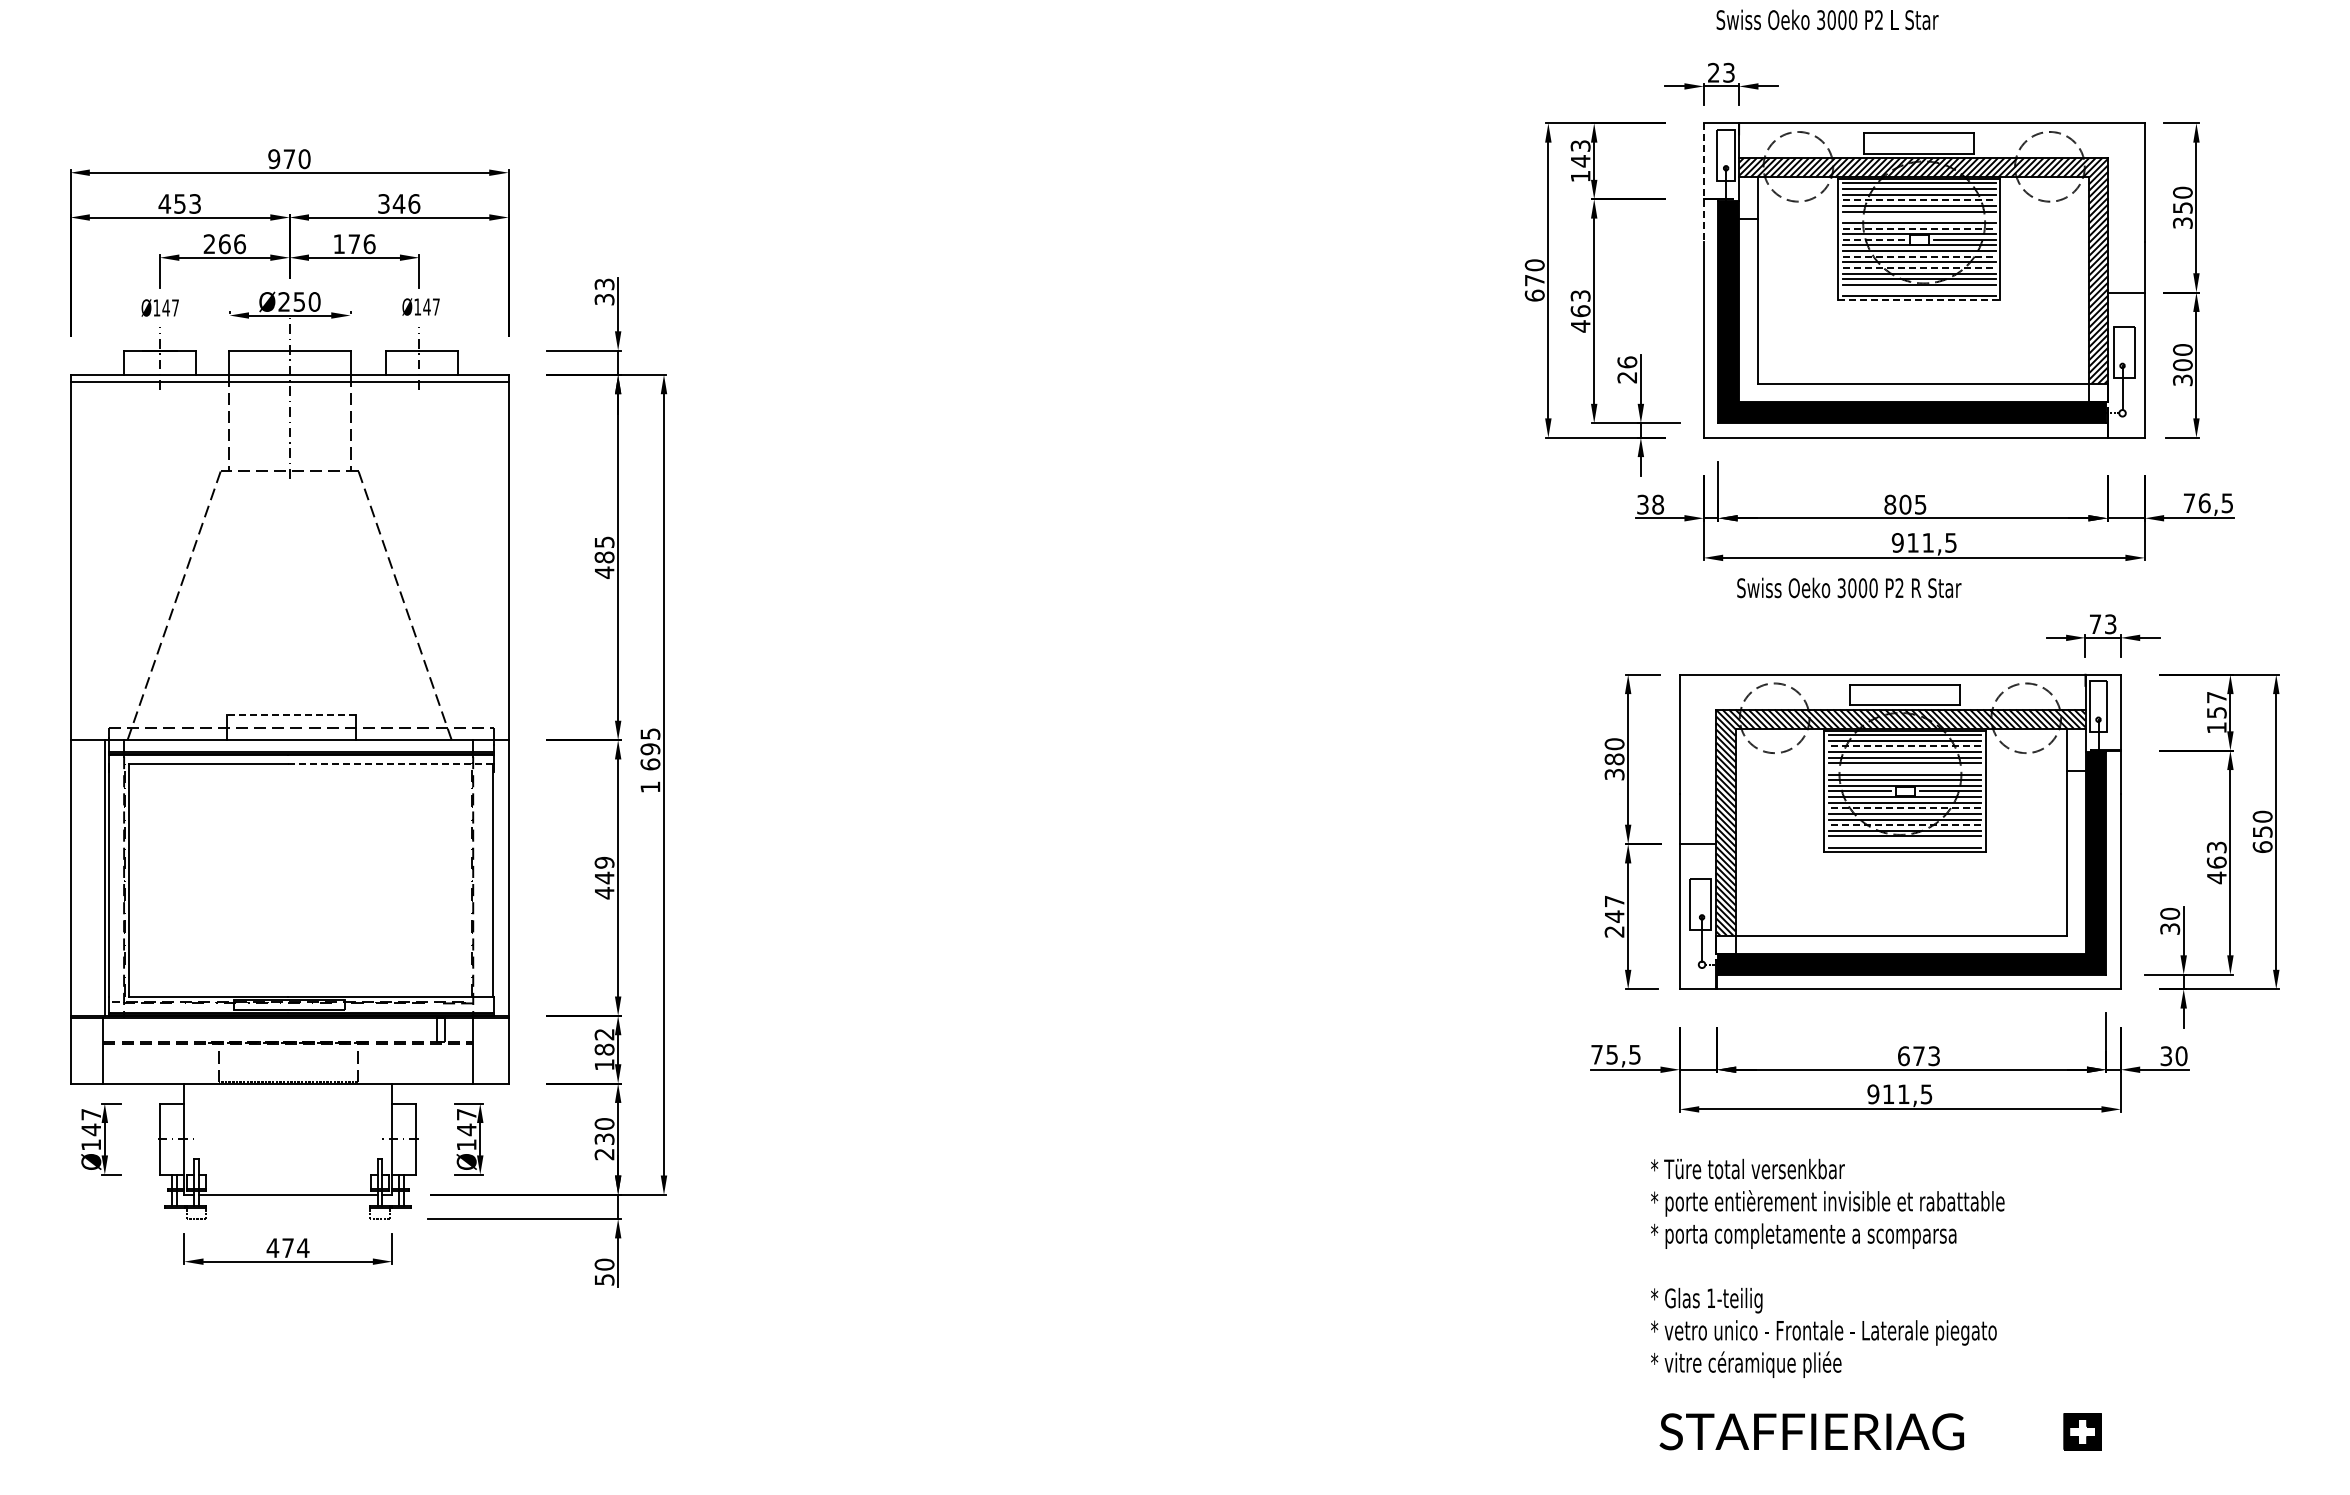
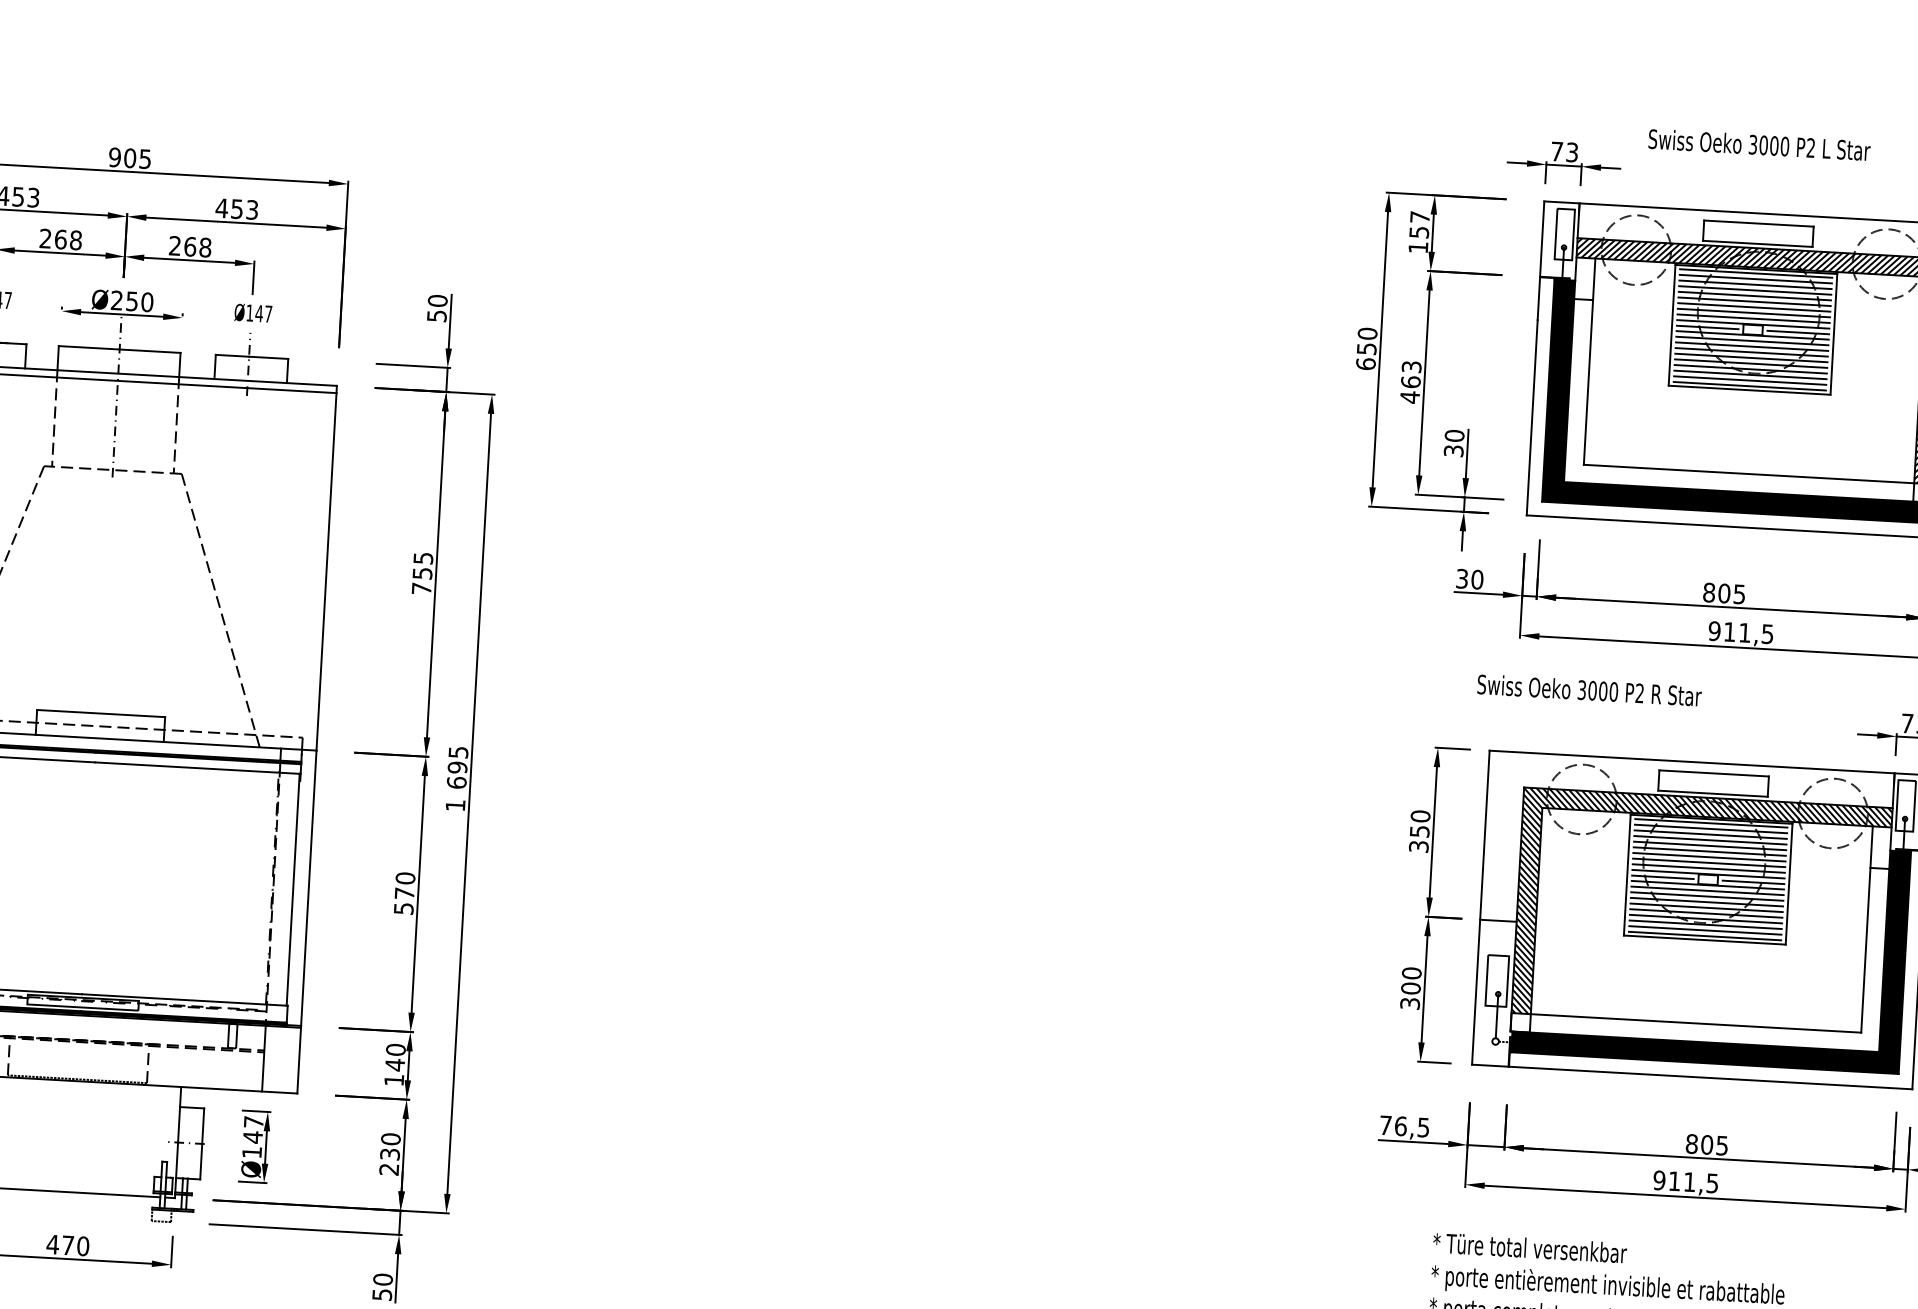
text: (1827, 19) -> (1759, 144), moved
text: (1713, 72) -> (1556, 151), 23 -> 73
text: (1580, 153) -> (1419, 224), 143 -> 157
text: (296, 159) -> (137, 159), 970 -> 905
line: (1703, 183) -> (1540, 261), dashed -> solid
line: (1919, 200) -> (1755, 290), dashed -> solid
text: (398, 203) -> (236, 208), 346 -> 453
line: (1919, 217) -> (1754, 307), added
line: (1919, 228) -> (1753, 318), dashed -> solid
line: (1873, 240) -> (1707, 327), dashed -> solid
text: (240, 243) -> (76, 239), 266 -> 268
text: (354, 244) -> (190, 247), 176 -> 268
line: (1919, 256) -> (1752, 346), dashed -> solid
line: (1919, 268) -> (1751, 358), dashed -> solid
text: (1534, 280) -> (1366, 348), 670 -> 650
line: (1919, 290) -> (1750, 380), added
text: (604, 291) -> (437, 308), 33 -> 50
line: (1919, 300) -> (1749, 390), dashed -> solid
text: (1627, 369) -> (1454, 443), 26 -> 30
text: (1658, 504) -> (1477, 579), 38 -> 30
text: (604, 565) -> (422, 581), 485 -> 755
text: (1849, 587) -> (1589, 689), moved
line: (290, 715) -> (100, 713), dashed -> solid
line: (1904, 746) -> (1709, 834), dashed -> solid
text: (1614, 759) -> (1419, 831), 380 -> 350
line: (390, 764) -> (197, 768), dashed -> solid
line: (1905, 768) -> (1709, 856), added
line: (1904, 808) -> (1706, 896), dashed -> solid
line: (1904, 825) -> (1705, 913), dashed -> solid
line: (1905, 842) -> (1705, 930), added
text: (604, 877) -> (404, 893), 449 -> 570
text: (1614, 916) -> (1410, 988), 247 -> 300
text: (604, 1042) -> (395, 1057), 182 -> 140
text: (1612, 1054) -> (1401, 1126), 75,5 -> 76,5
text: (1918, 1056) -> (1706, 1145), 673 -> 805
text: (303, 1248) -> (83, 1246), 474 -> 470

